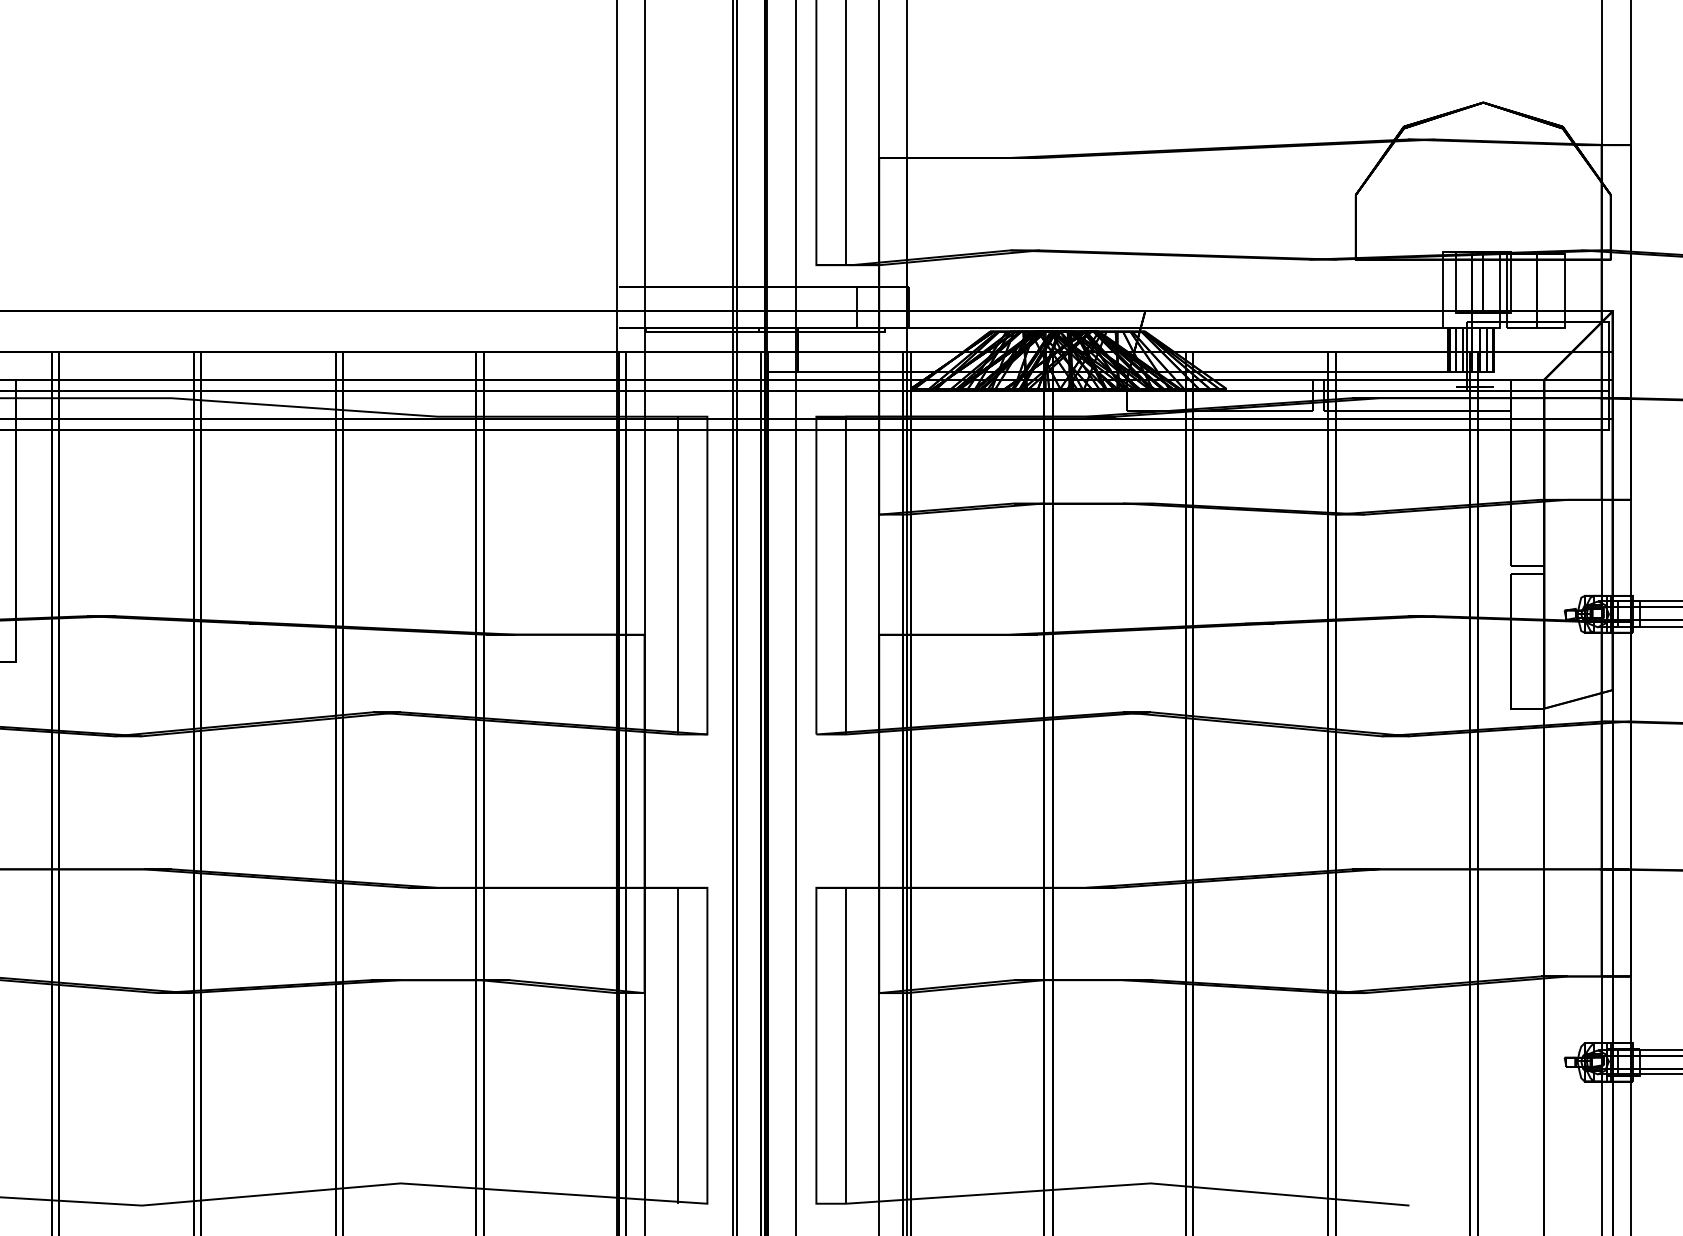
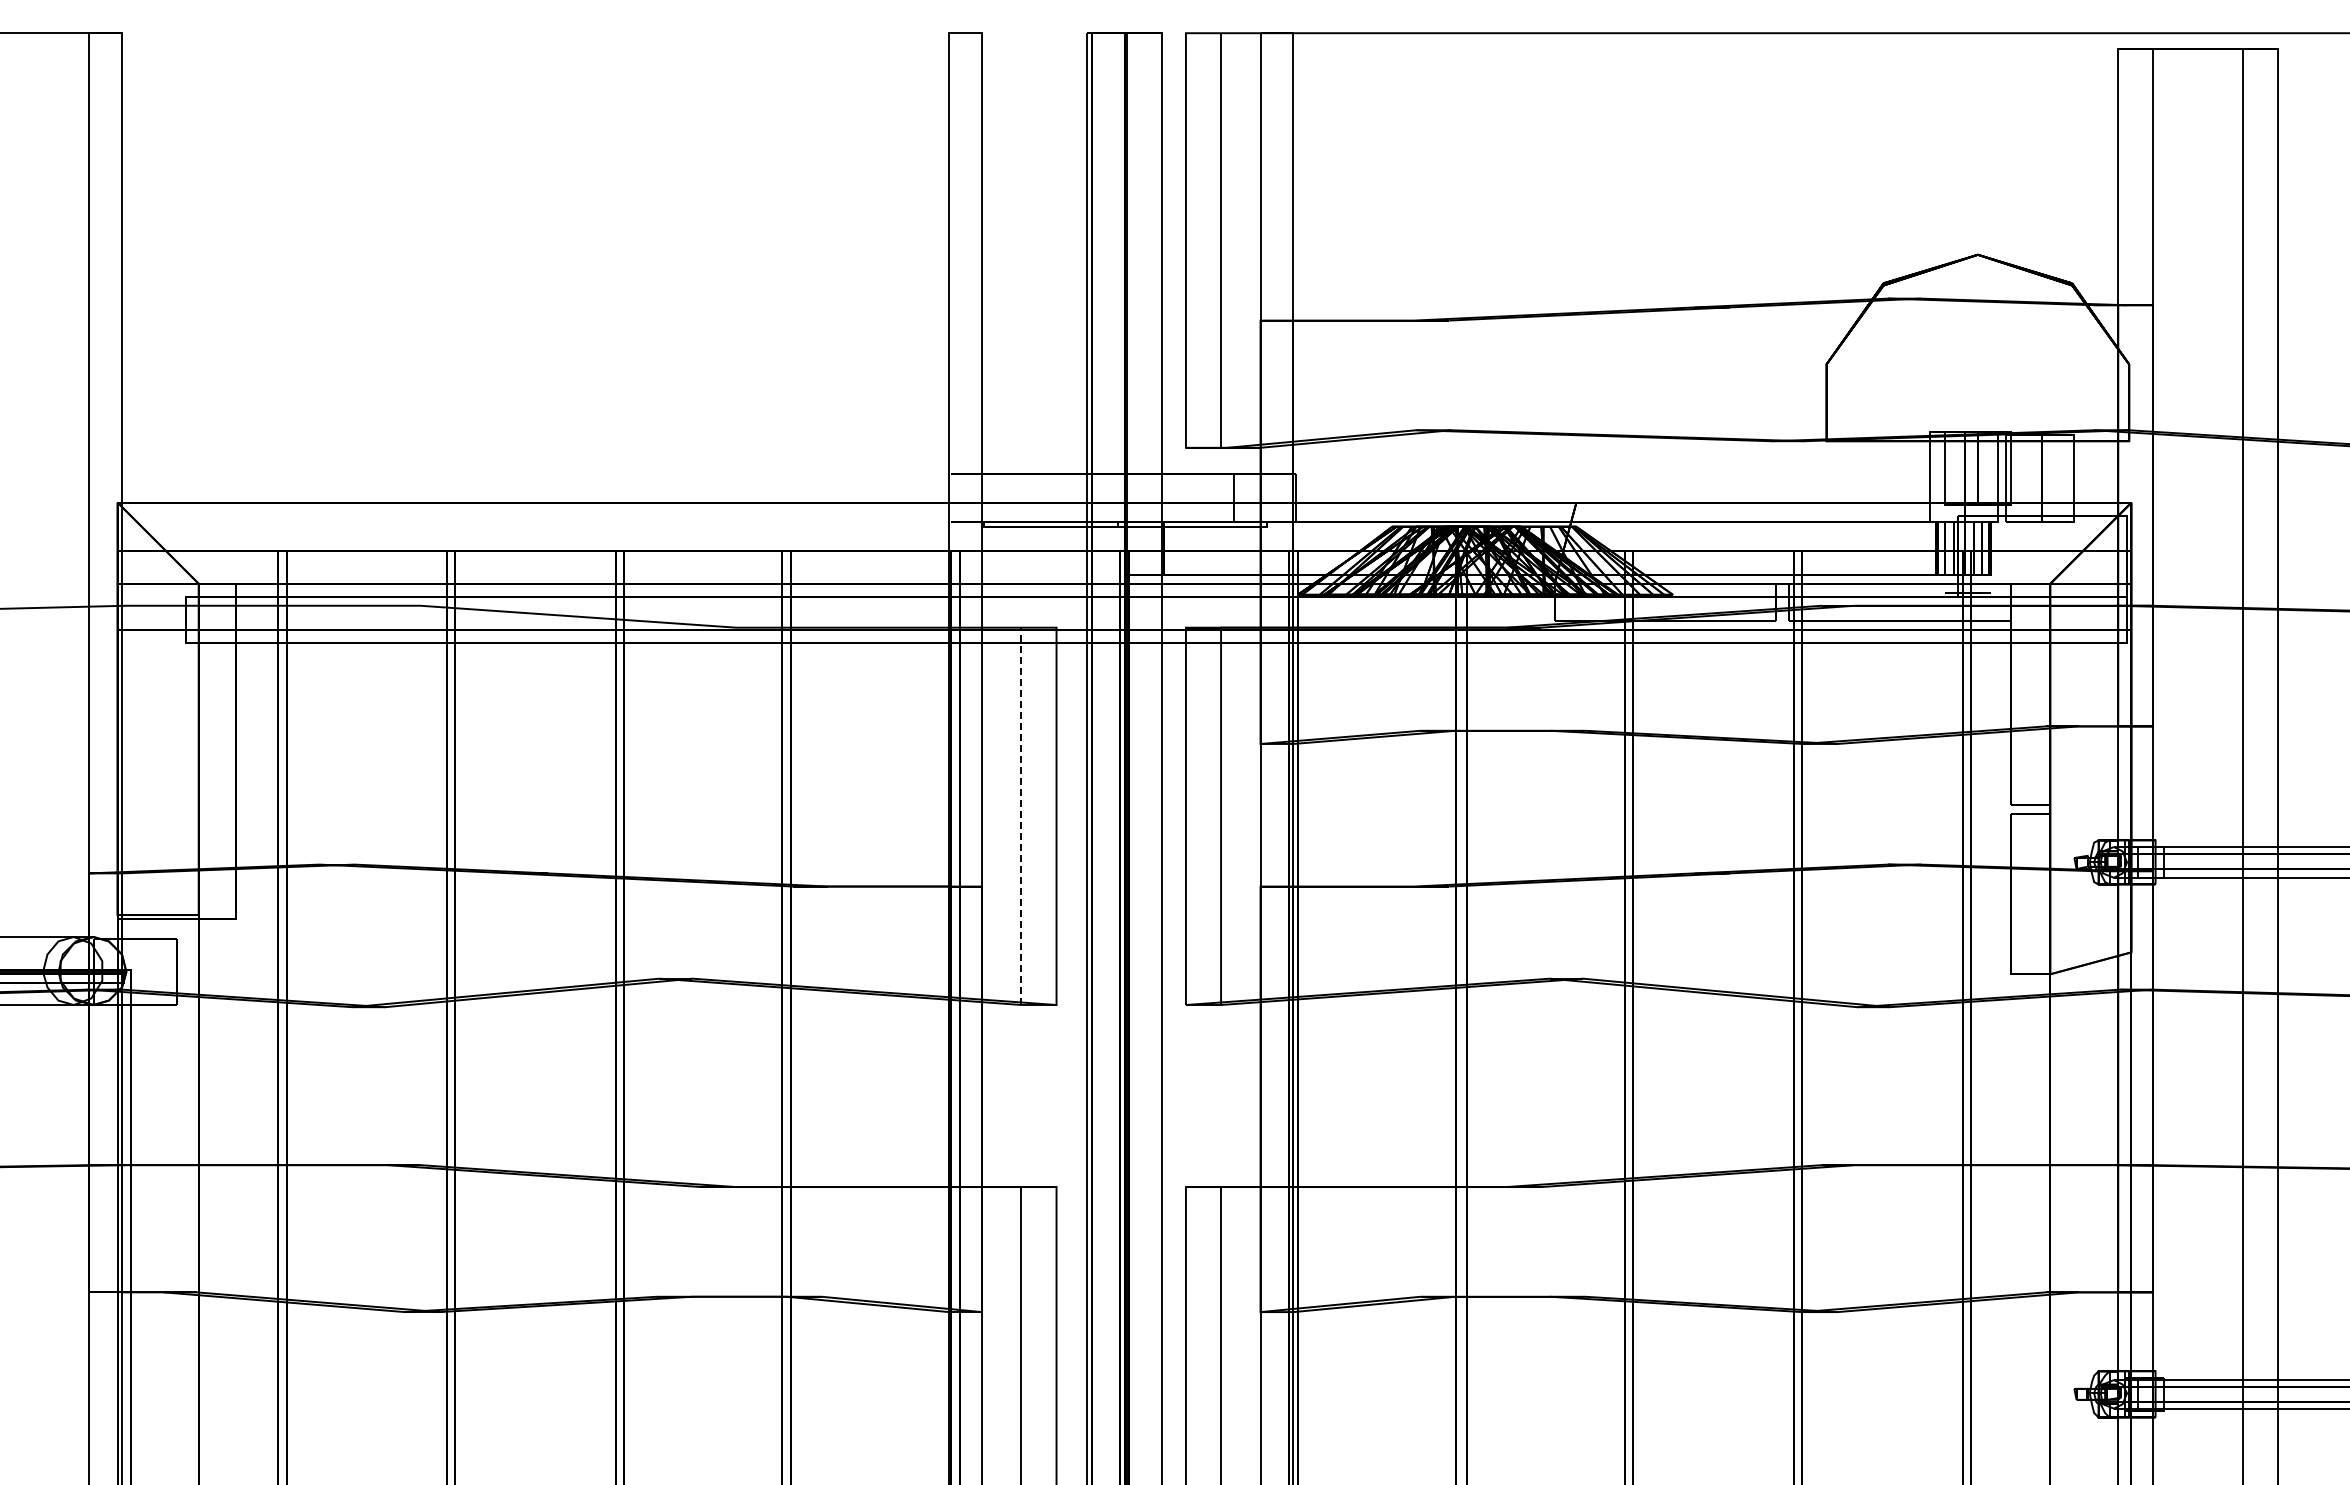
line: (677, 575) -> (1021, 816), solid -> dashed

